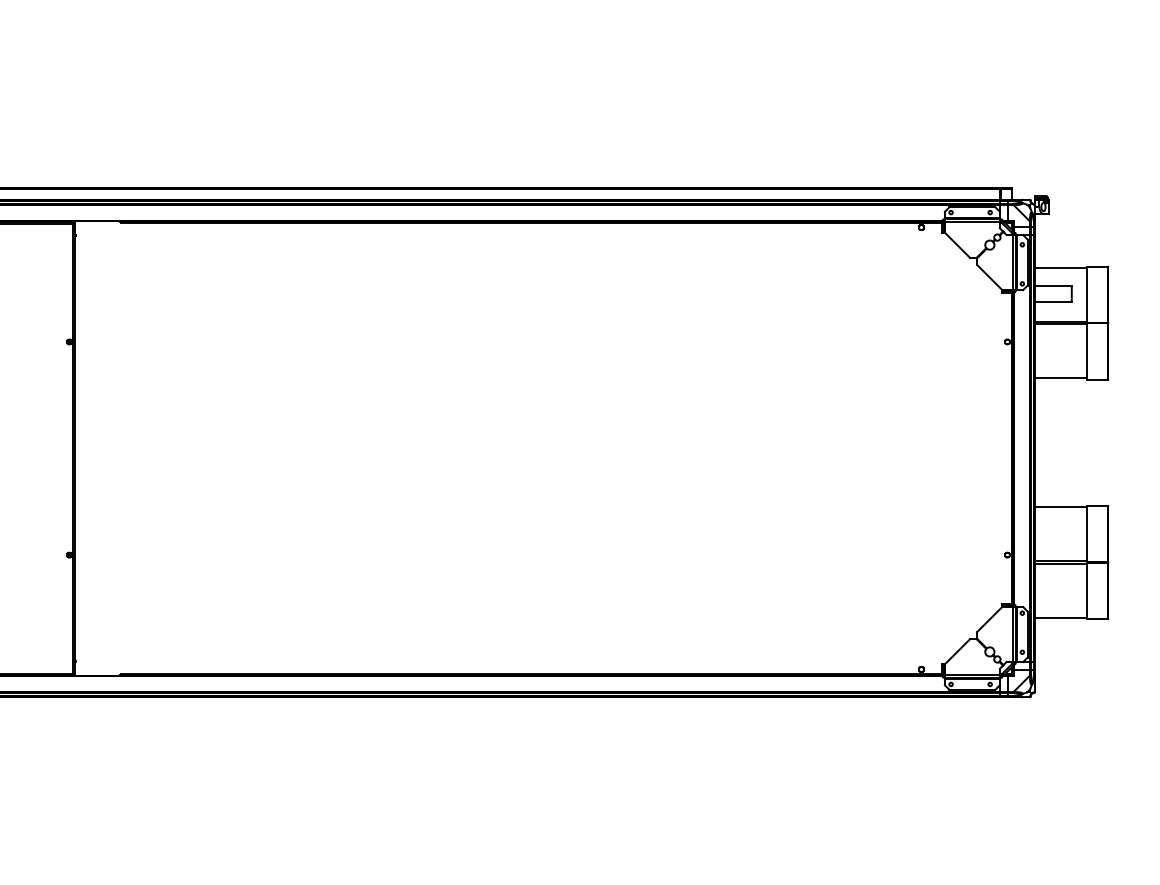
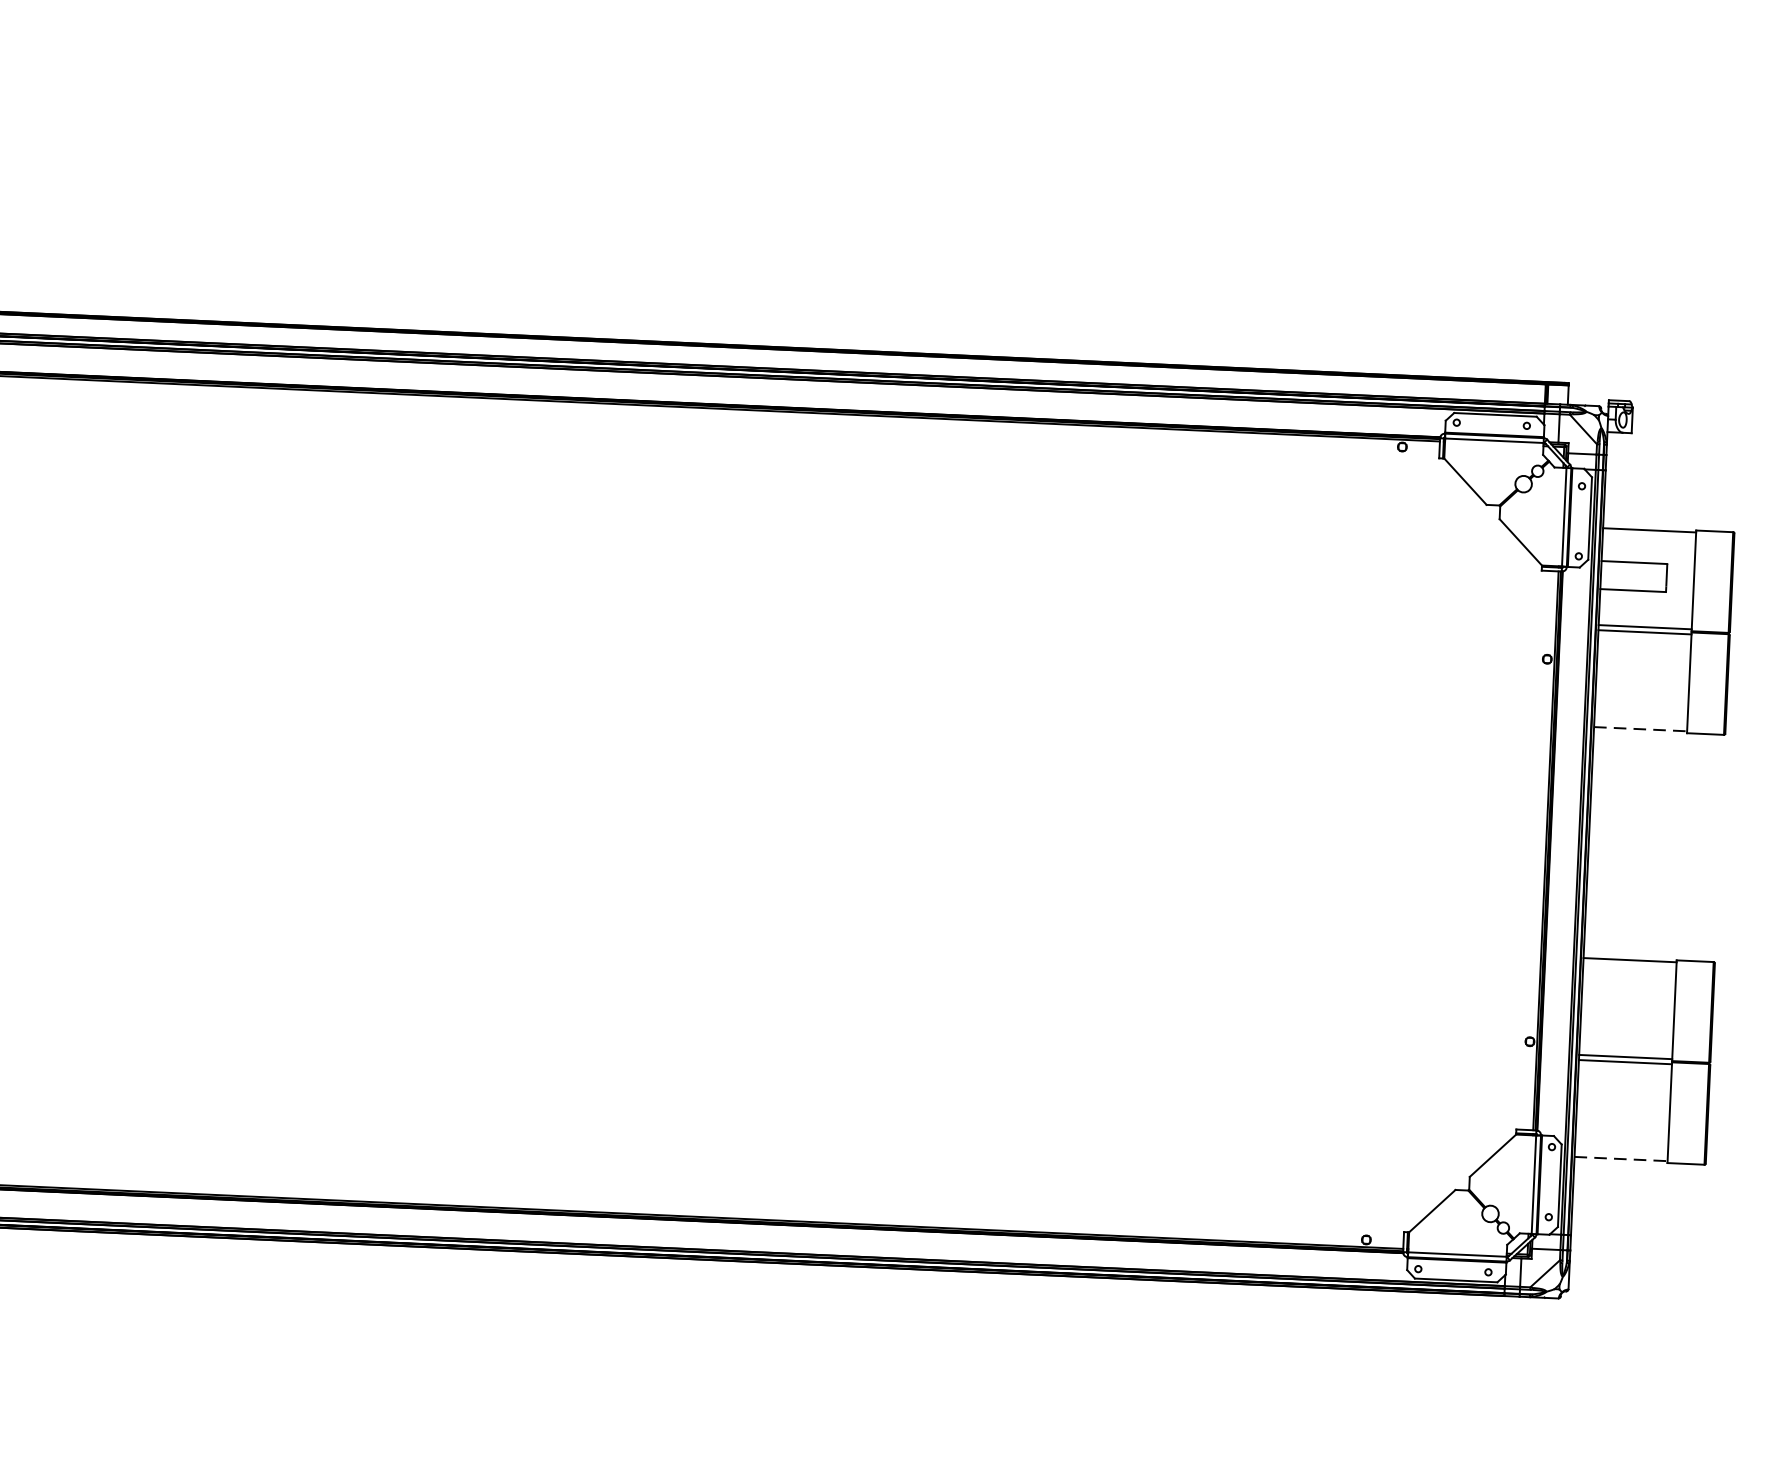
line: (1061, 378) -> (1641, 729), solid -> dashed
line: (1061, 618) -> (1621, 1159), solid -> dashed

